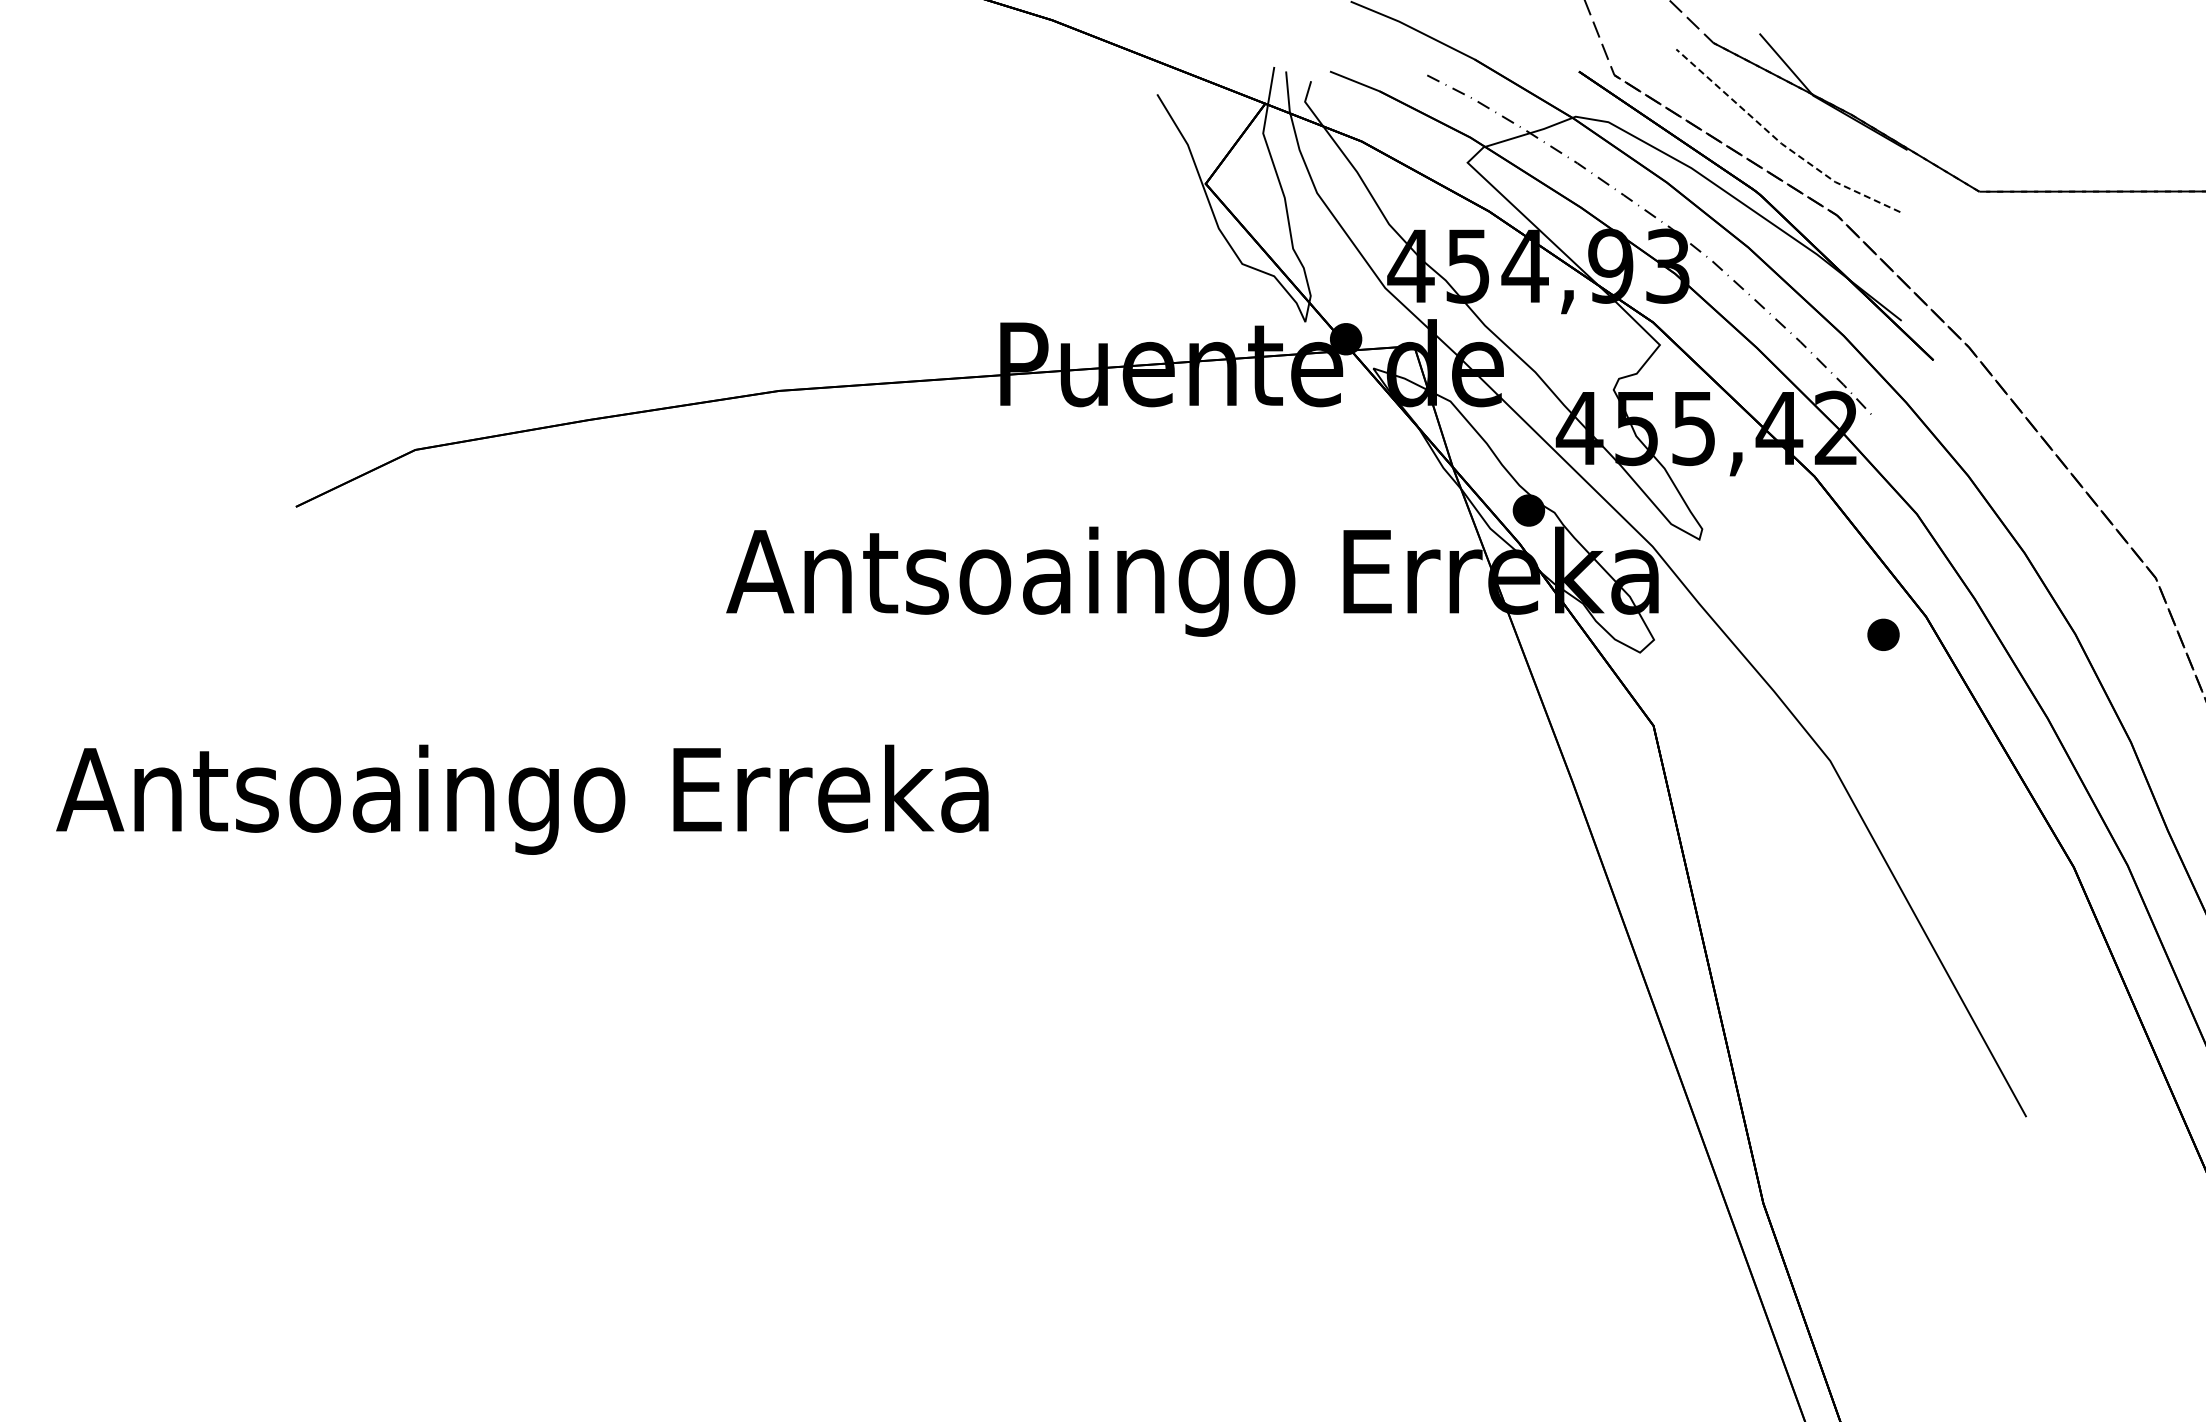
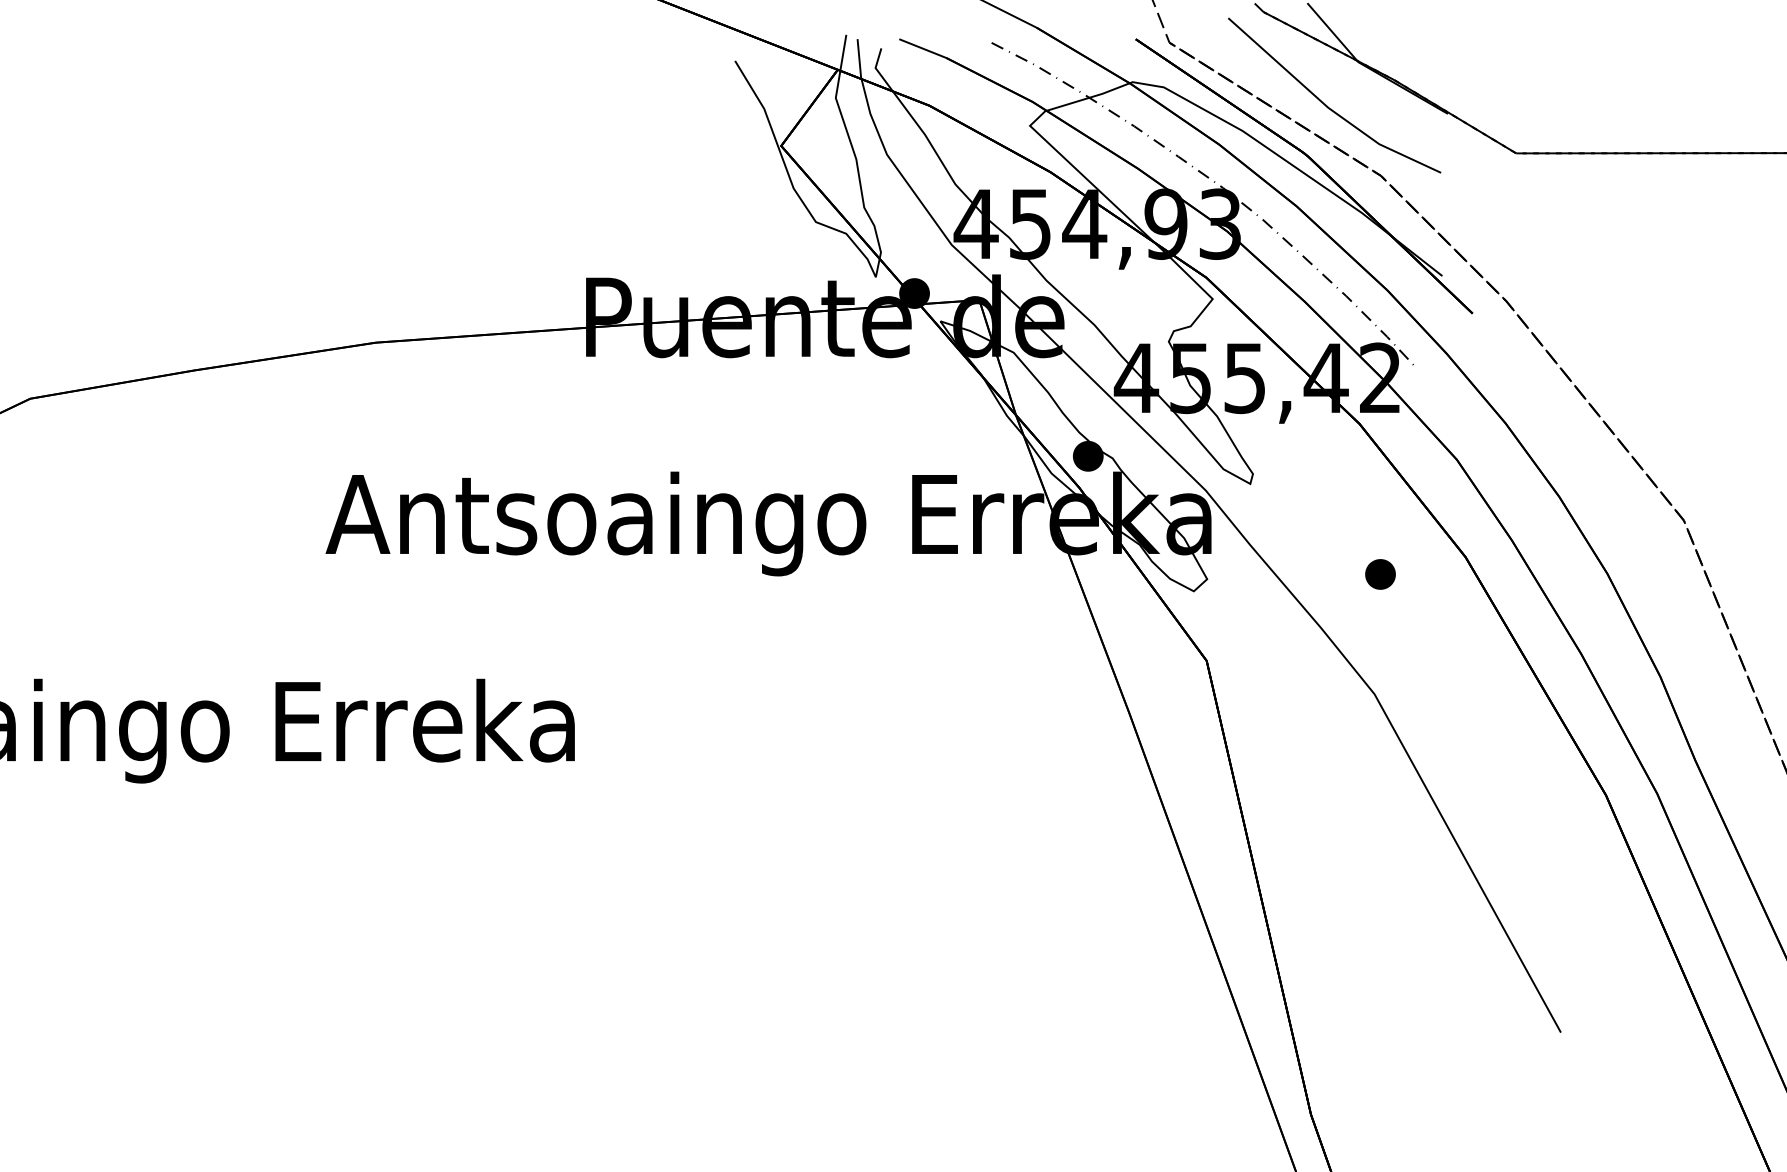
line: (1780, 143) -> (1327, 107), dashed -> solid
part: (1883, 634) -> (1380, 574), moved

